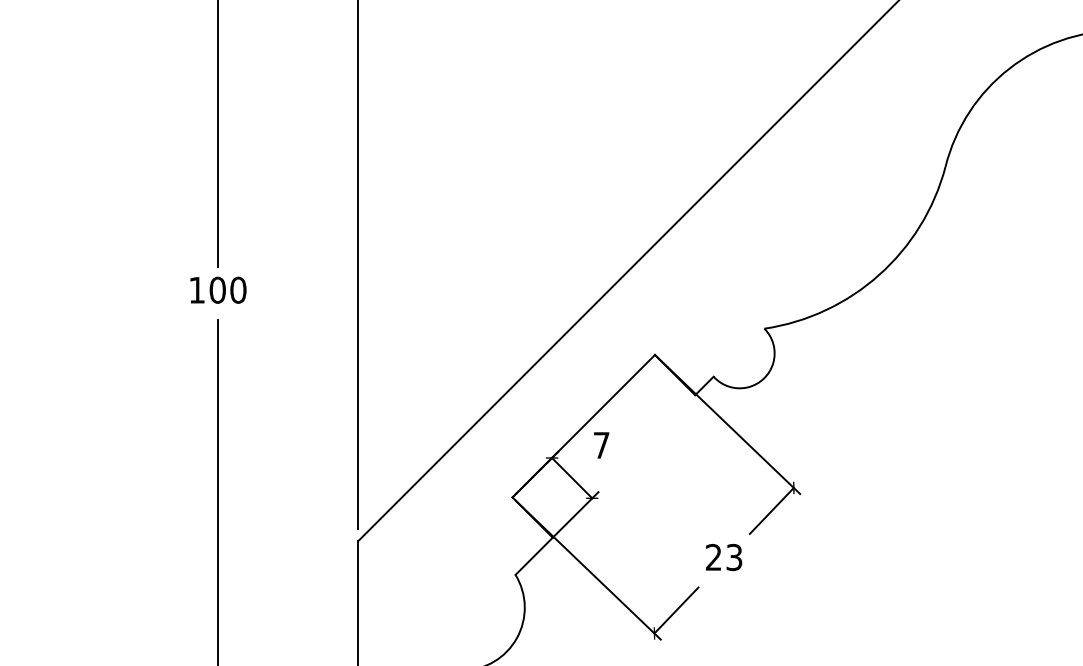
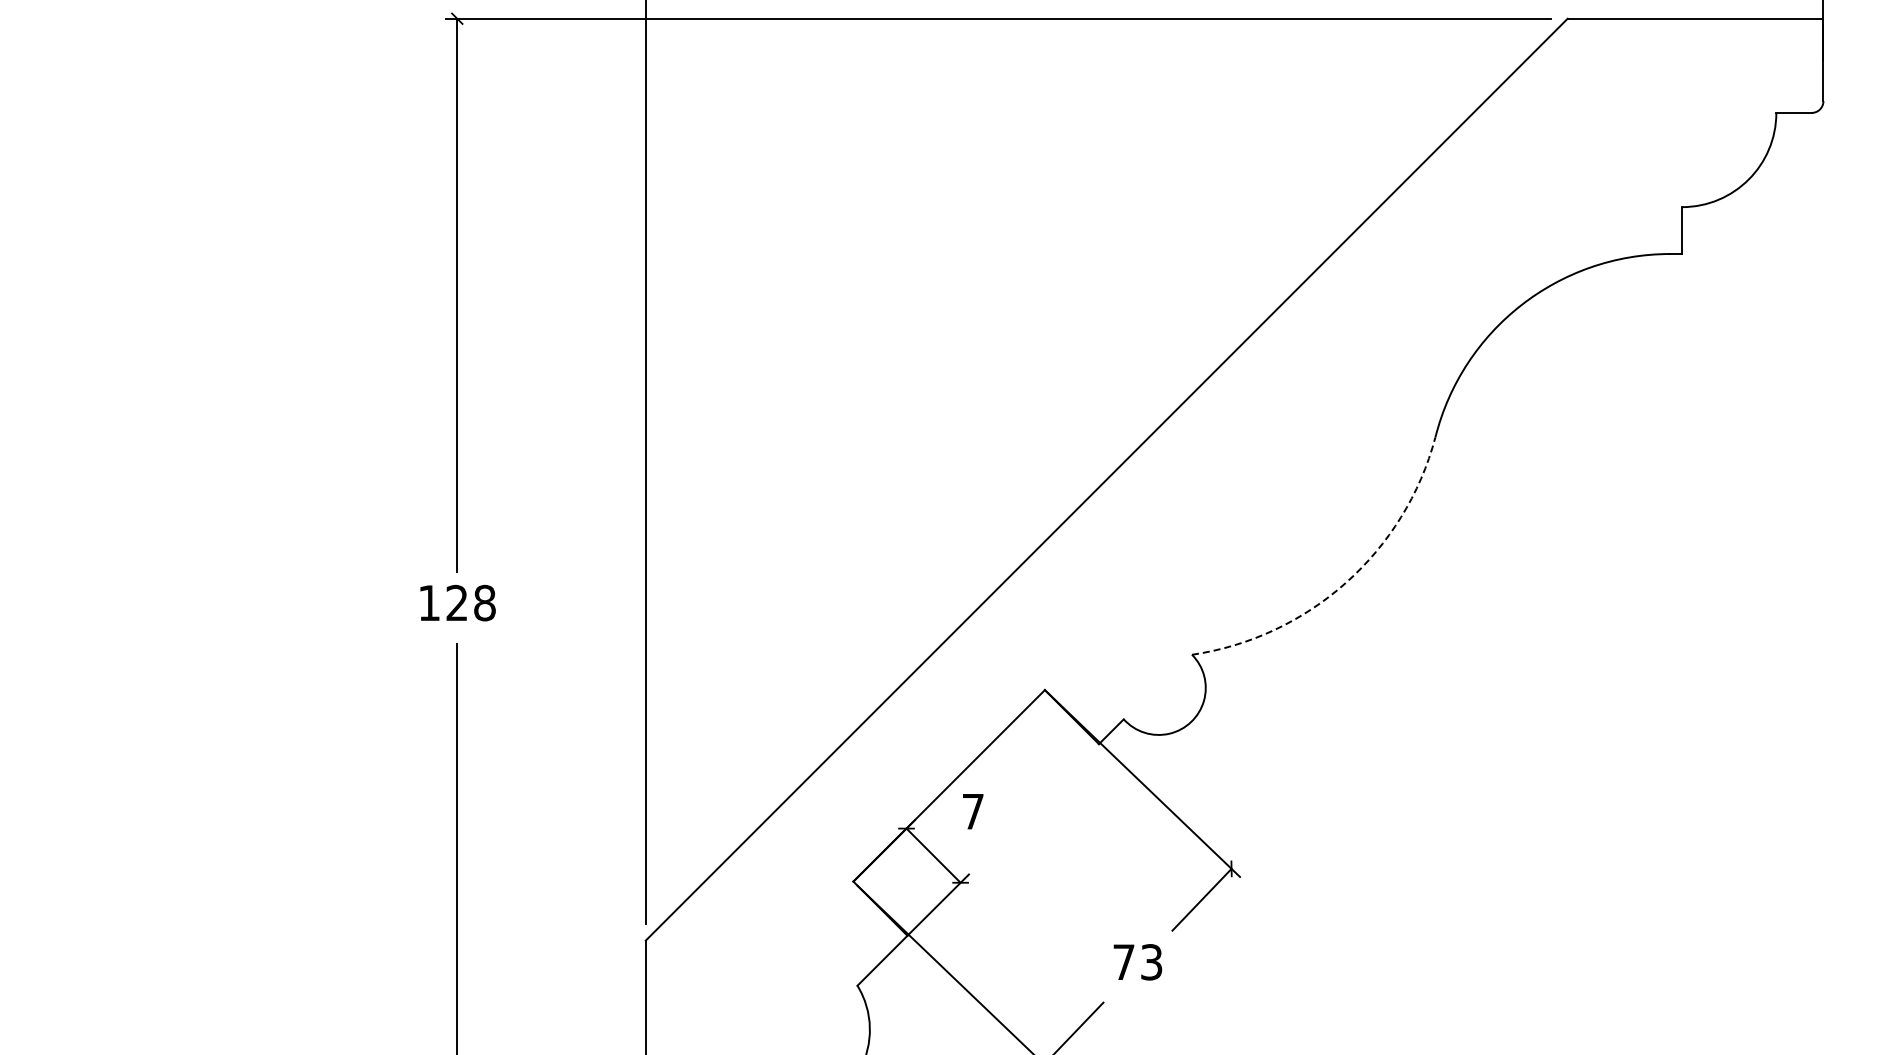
arc: (879, 274) -> (1346, 582), solid -> dashed
text: (227, 289) -> (470, 602), 100 -> 128
text: (713, 556) -> (1123, 961), 23 -> 73

